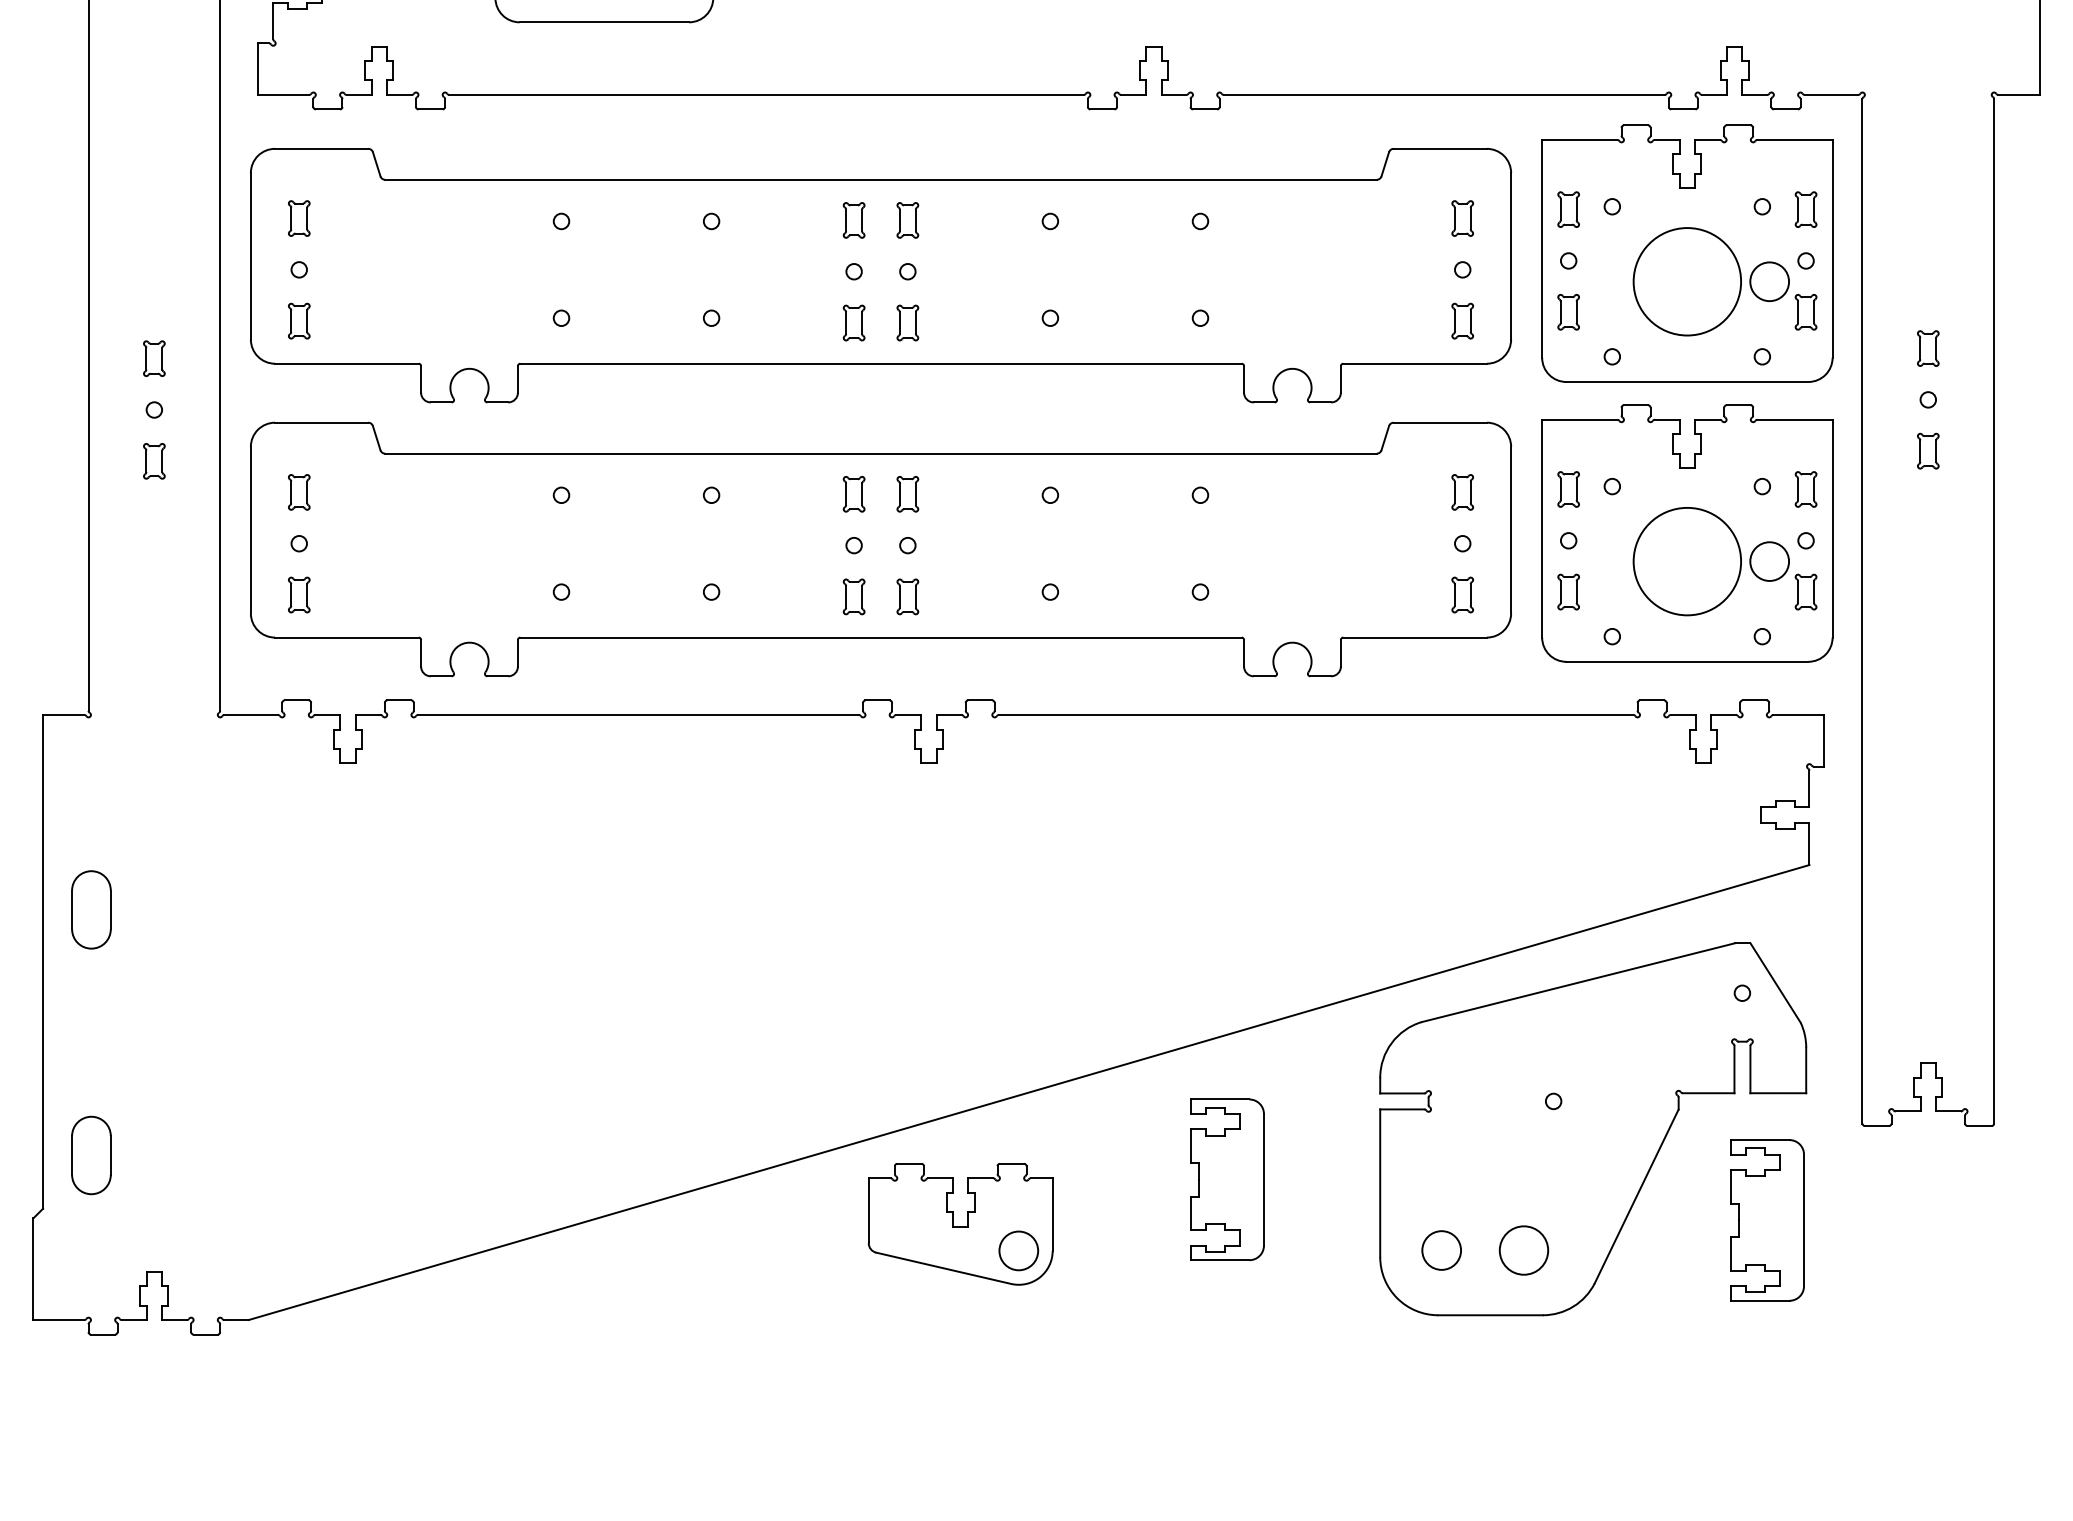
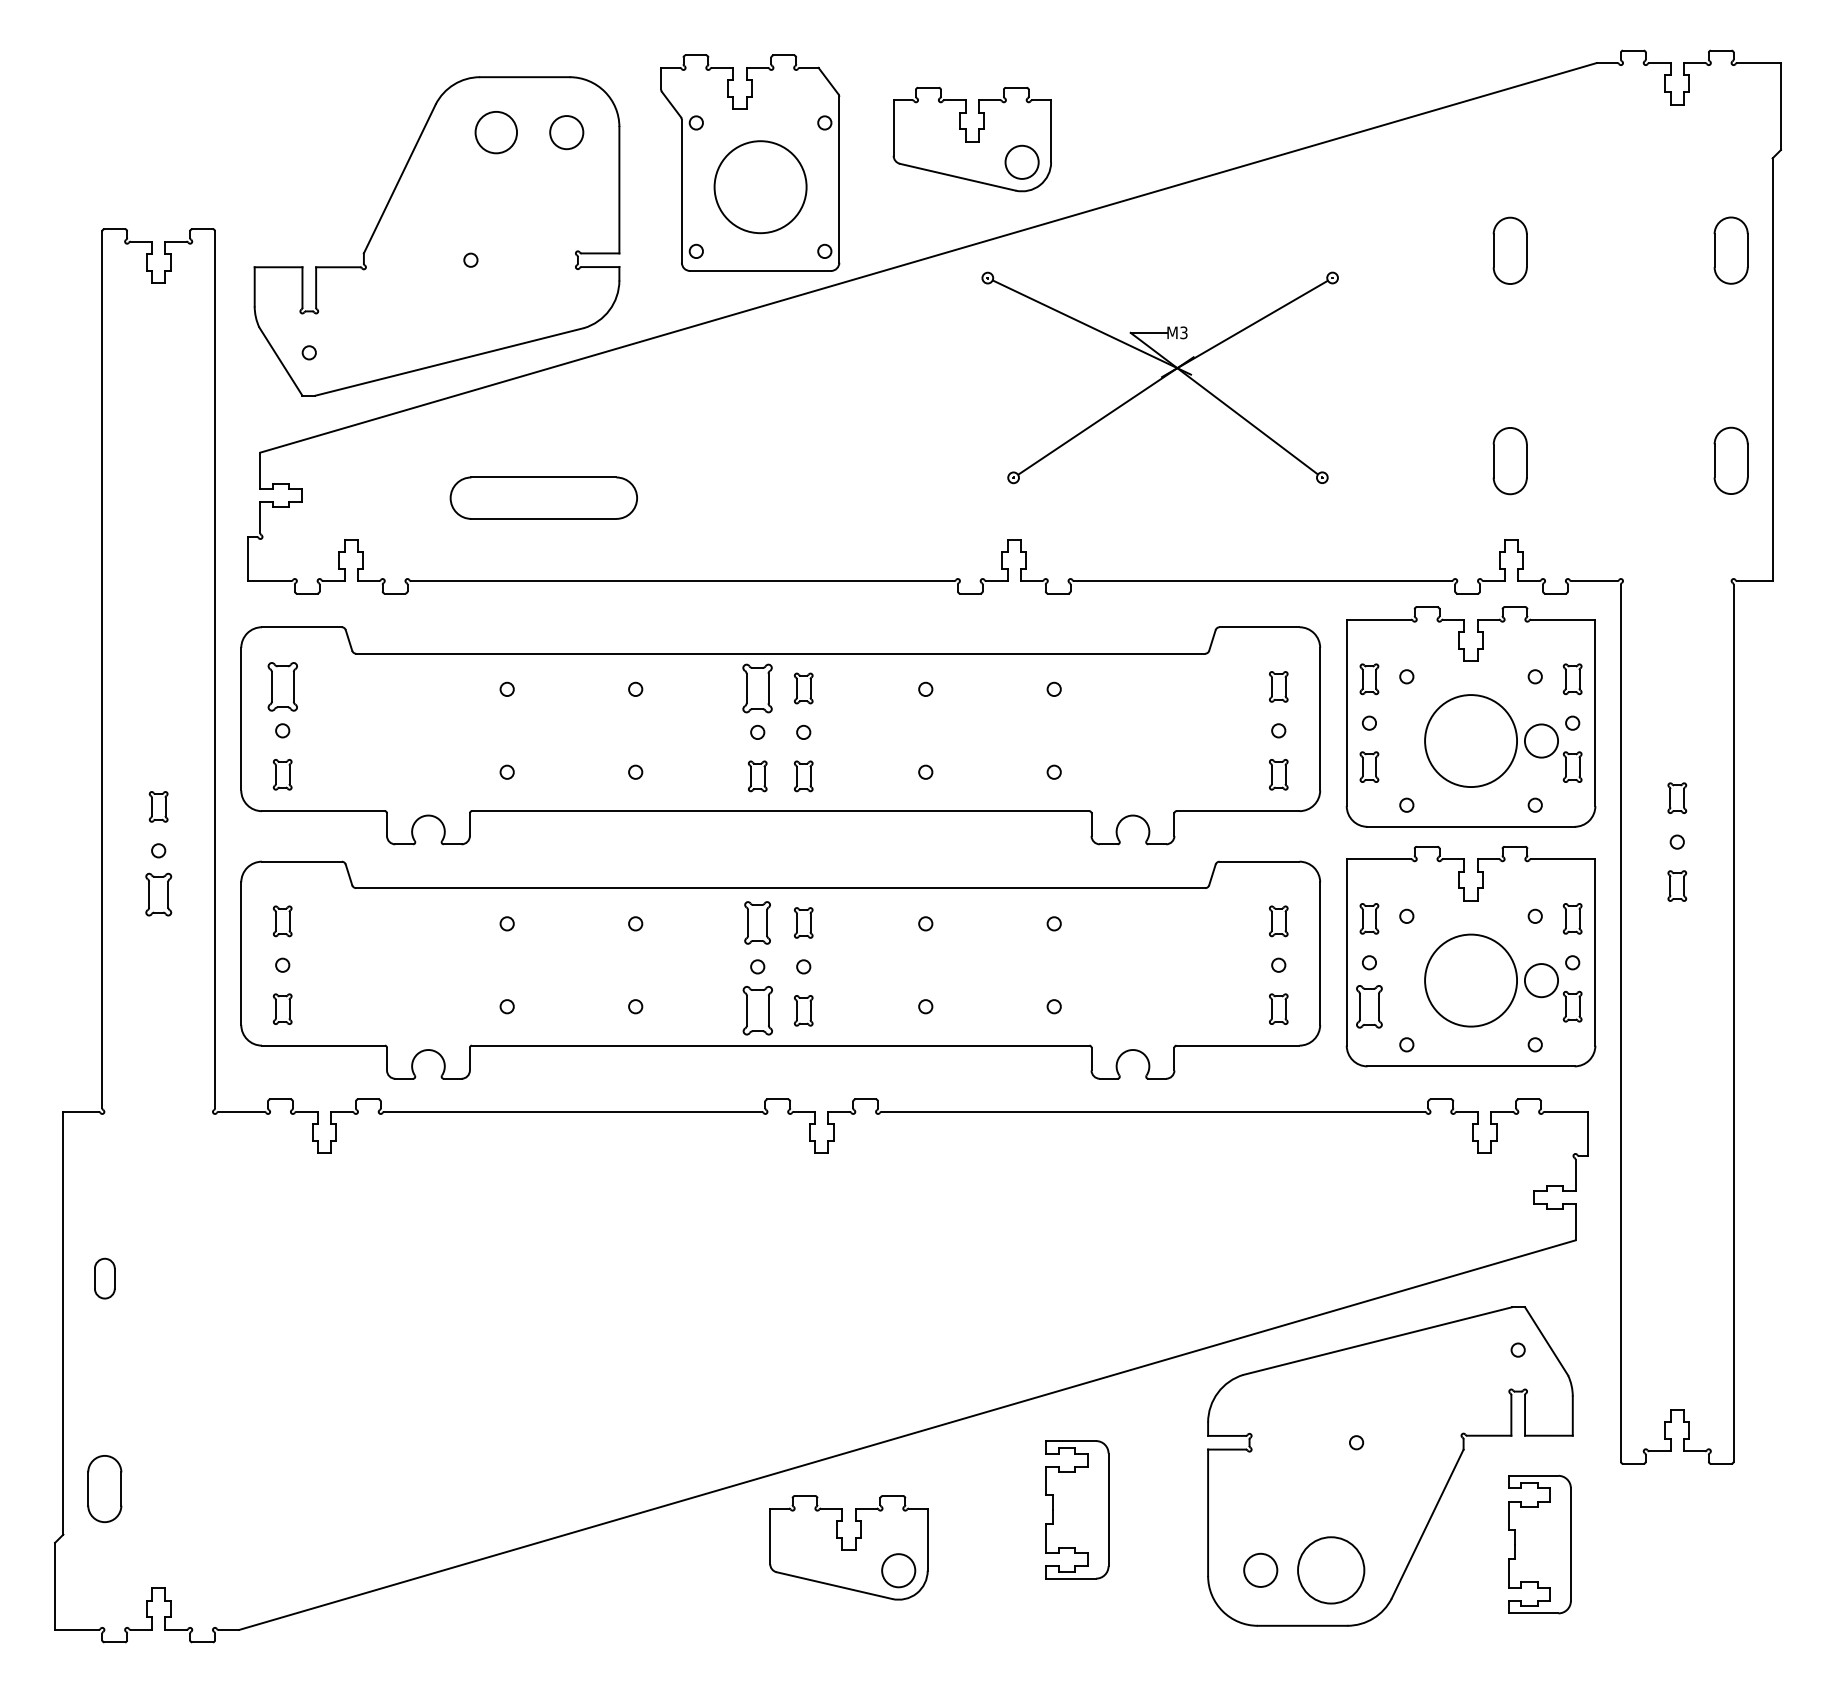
part: (299, 218) -> (282, 686), size x1.6
part: (853, 220) -> (757, 688), size x1.6
part: (154, 461) -> (158, 894), size x1.4
part: (853, 493) -> (757, 922), size x1.4
part: (1568, 591) -> (1369, 1006), size x1.4
part: (853, 596) -> (757, 1010), size x1.6
part: (91, 909) -> (104, 1278), size x0.6
circle: (1523, 1250) -> (1330, 1570), size x1.6

